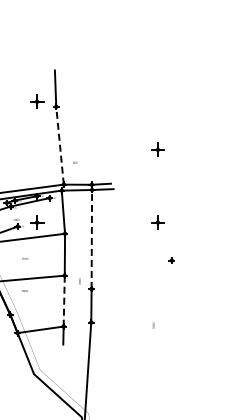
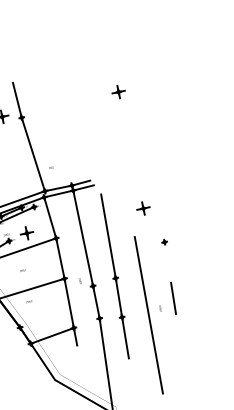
line: (60, 145) -> (33, 154), dashed -> solid
part: (157, 149) -> (118, 91), moved
line: (91, 239) -> (82, 238), dashed -> solid
part: (114, 283) -> (114, 276), added
line: (64, 301) -> (69, 303), dashed -> solid
line: (168, 318) -> (173, 298), added
line: (140, 329) -> (148, 315), added

